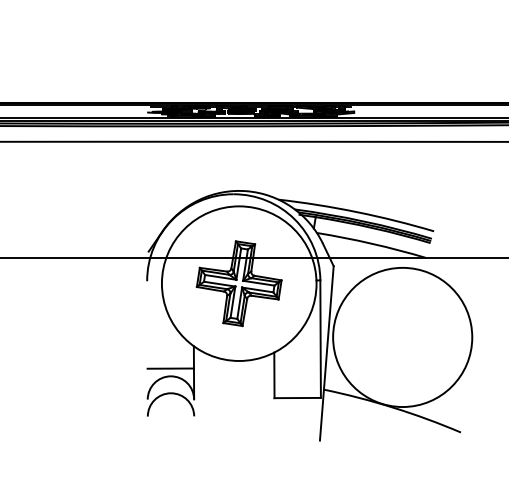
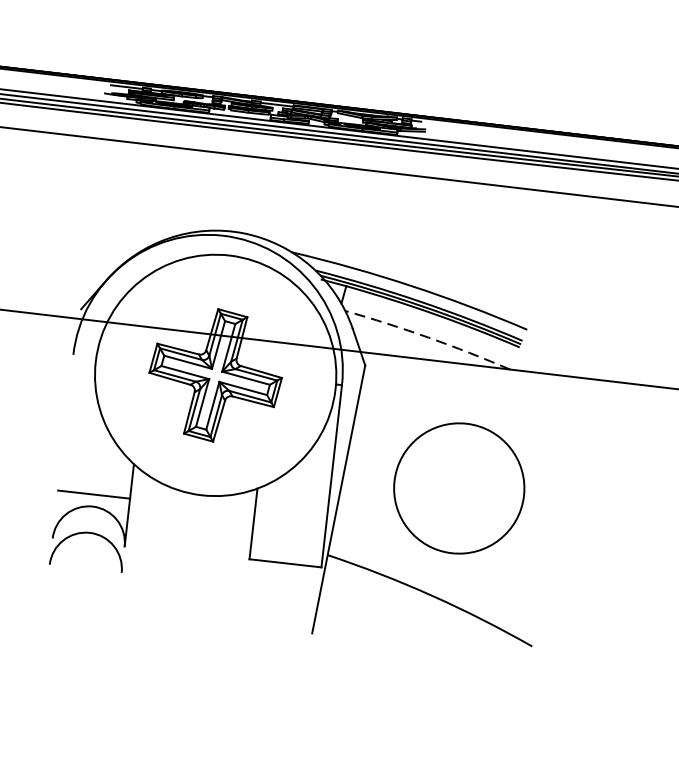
arc: (371, 243) -> (428, 337), solid -> dashed
circle: (402, 337) -> (458, 488), size x0.6

